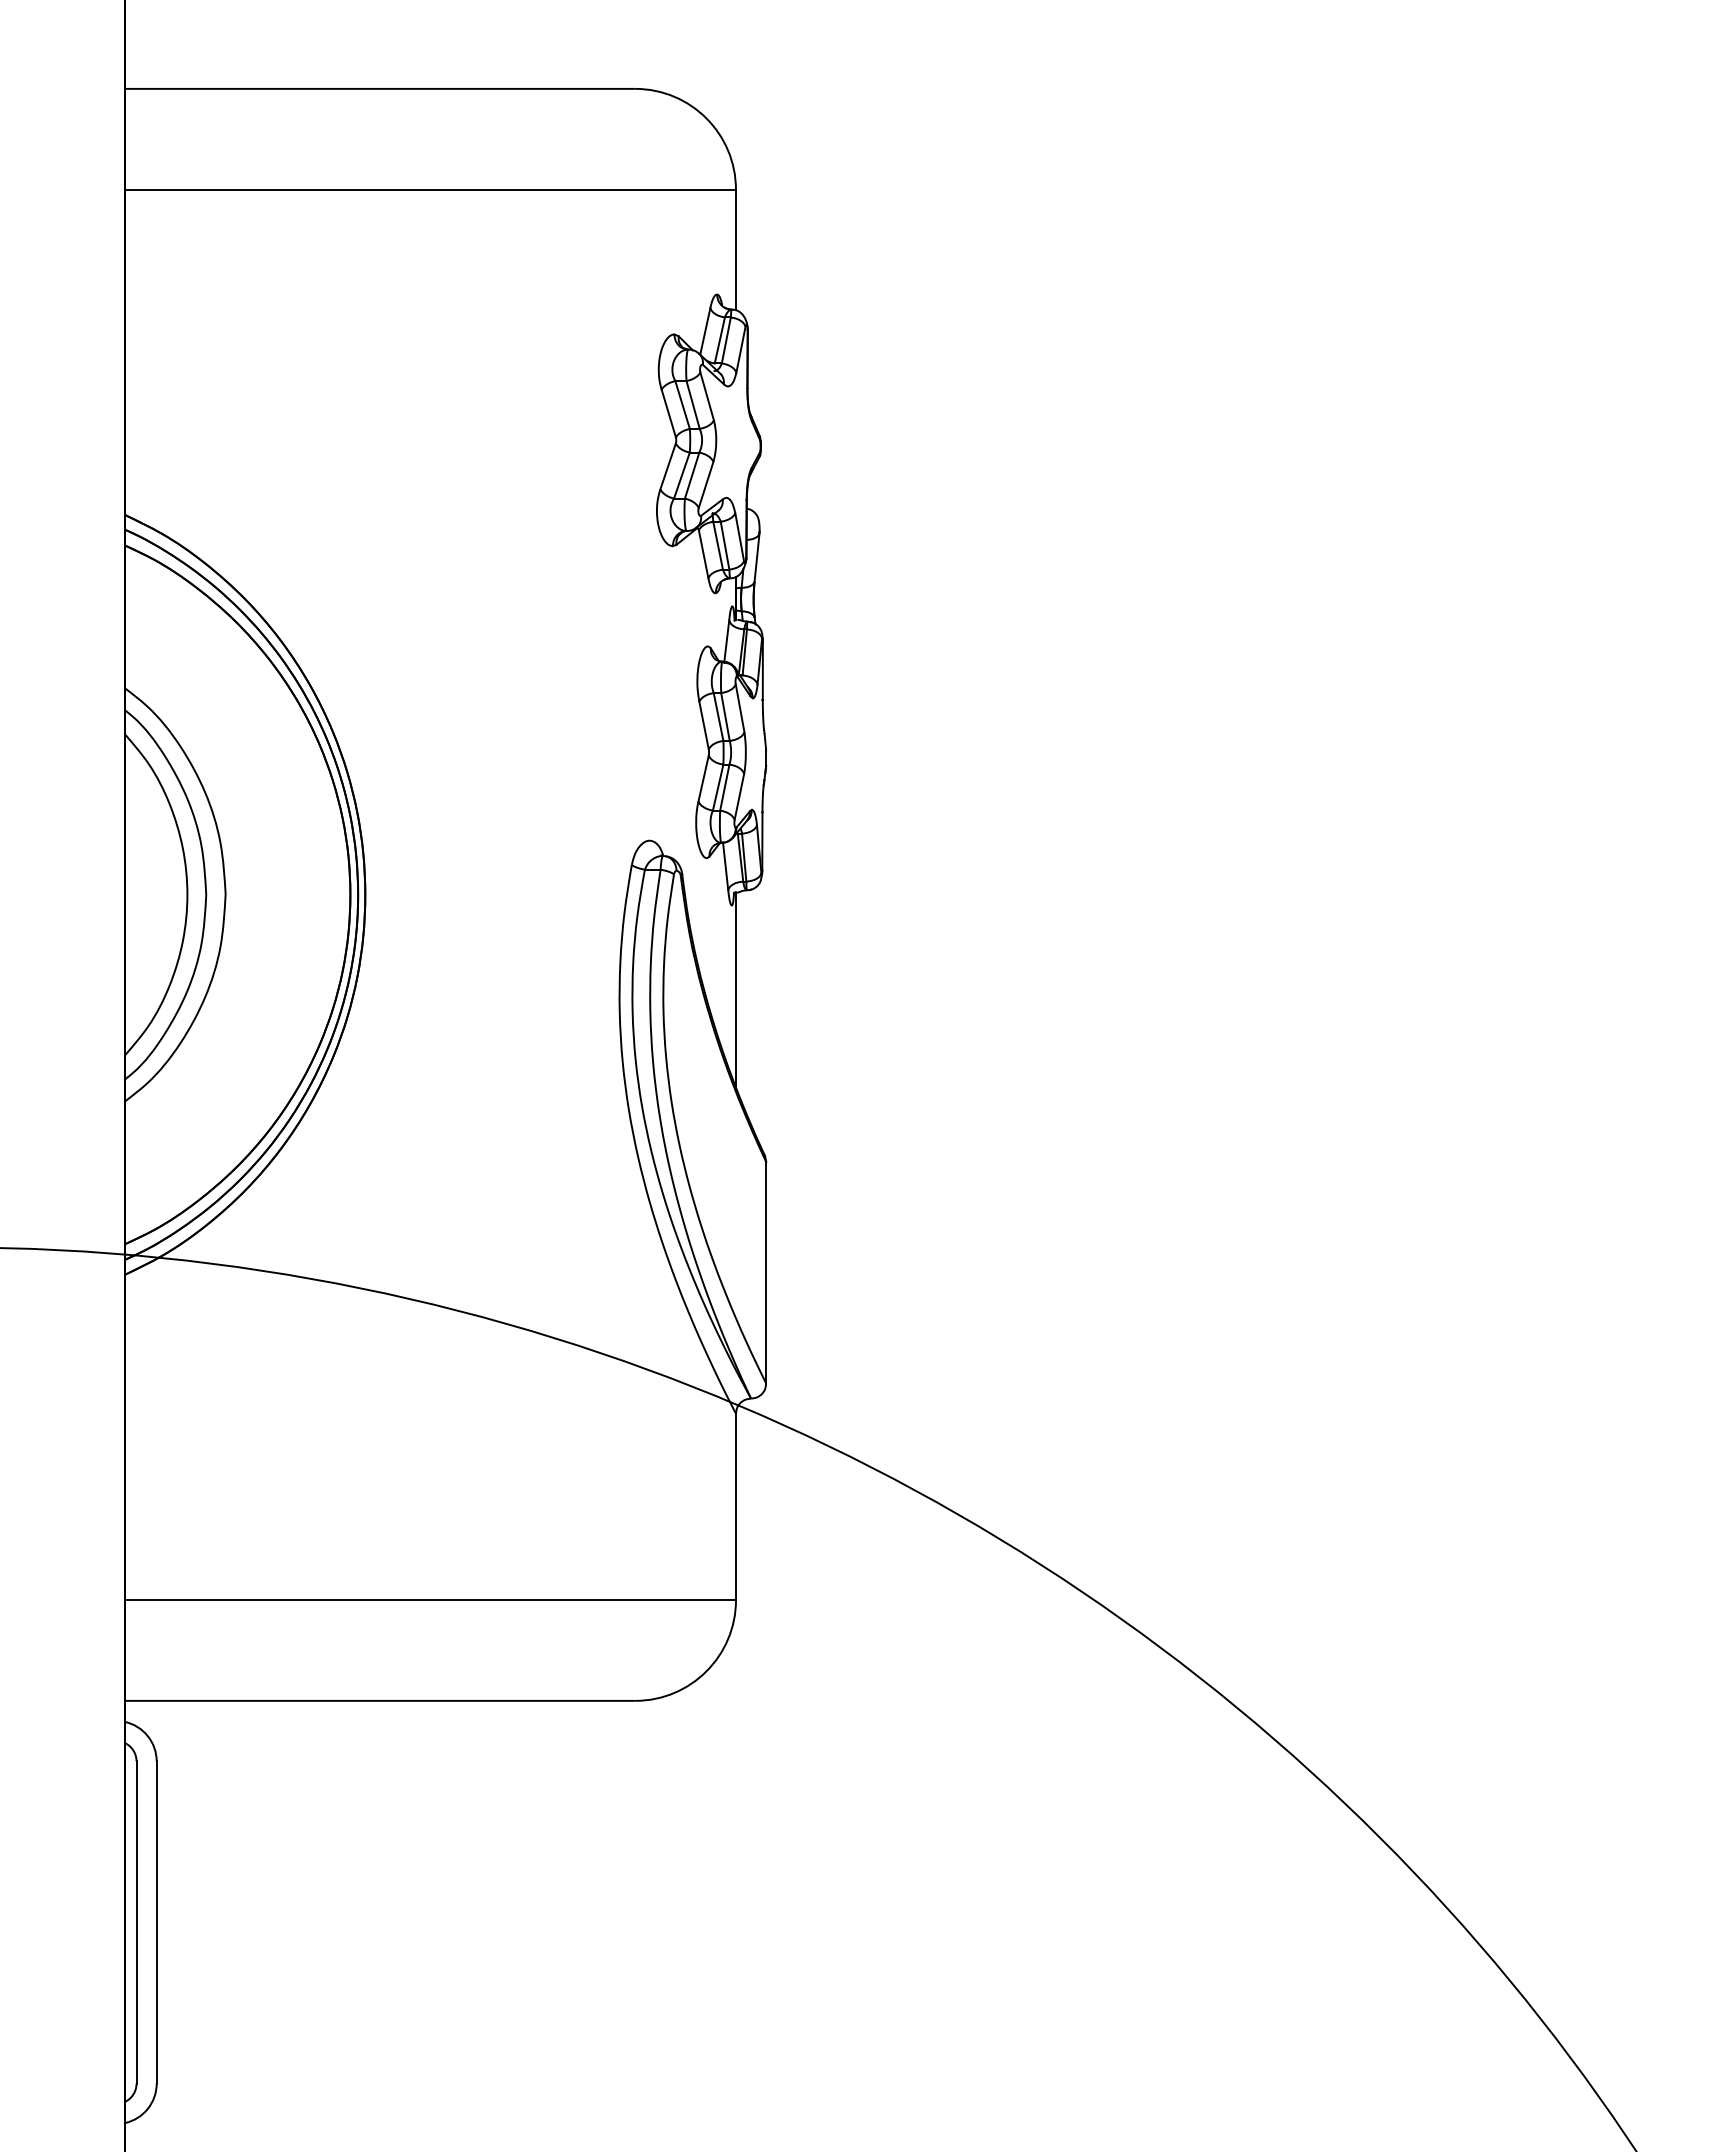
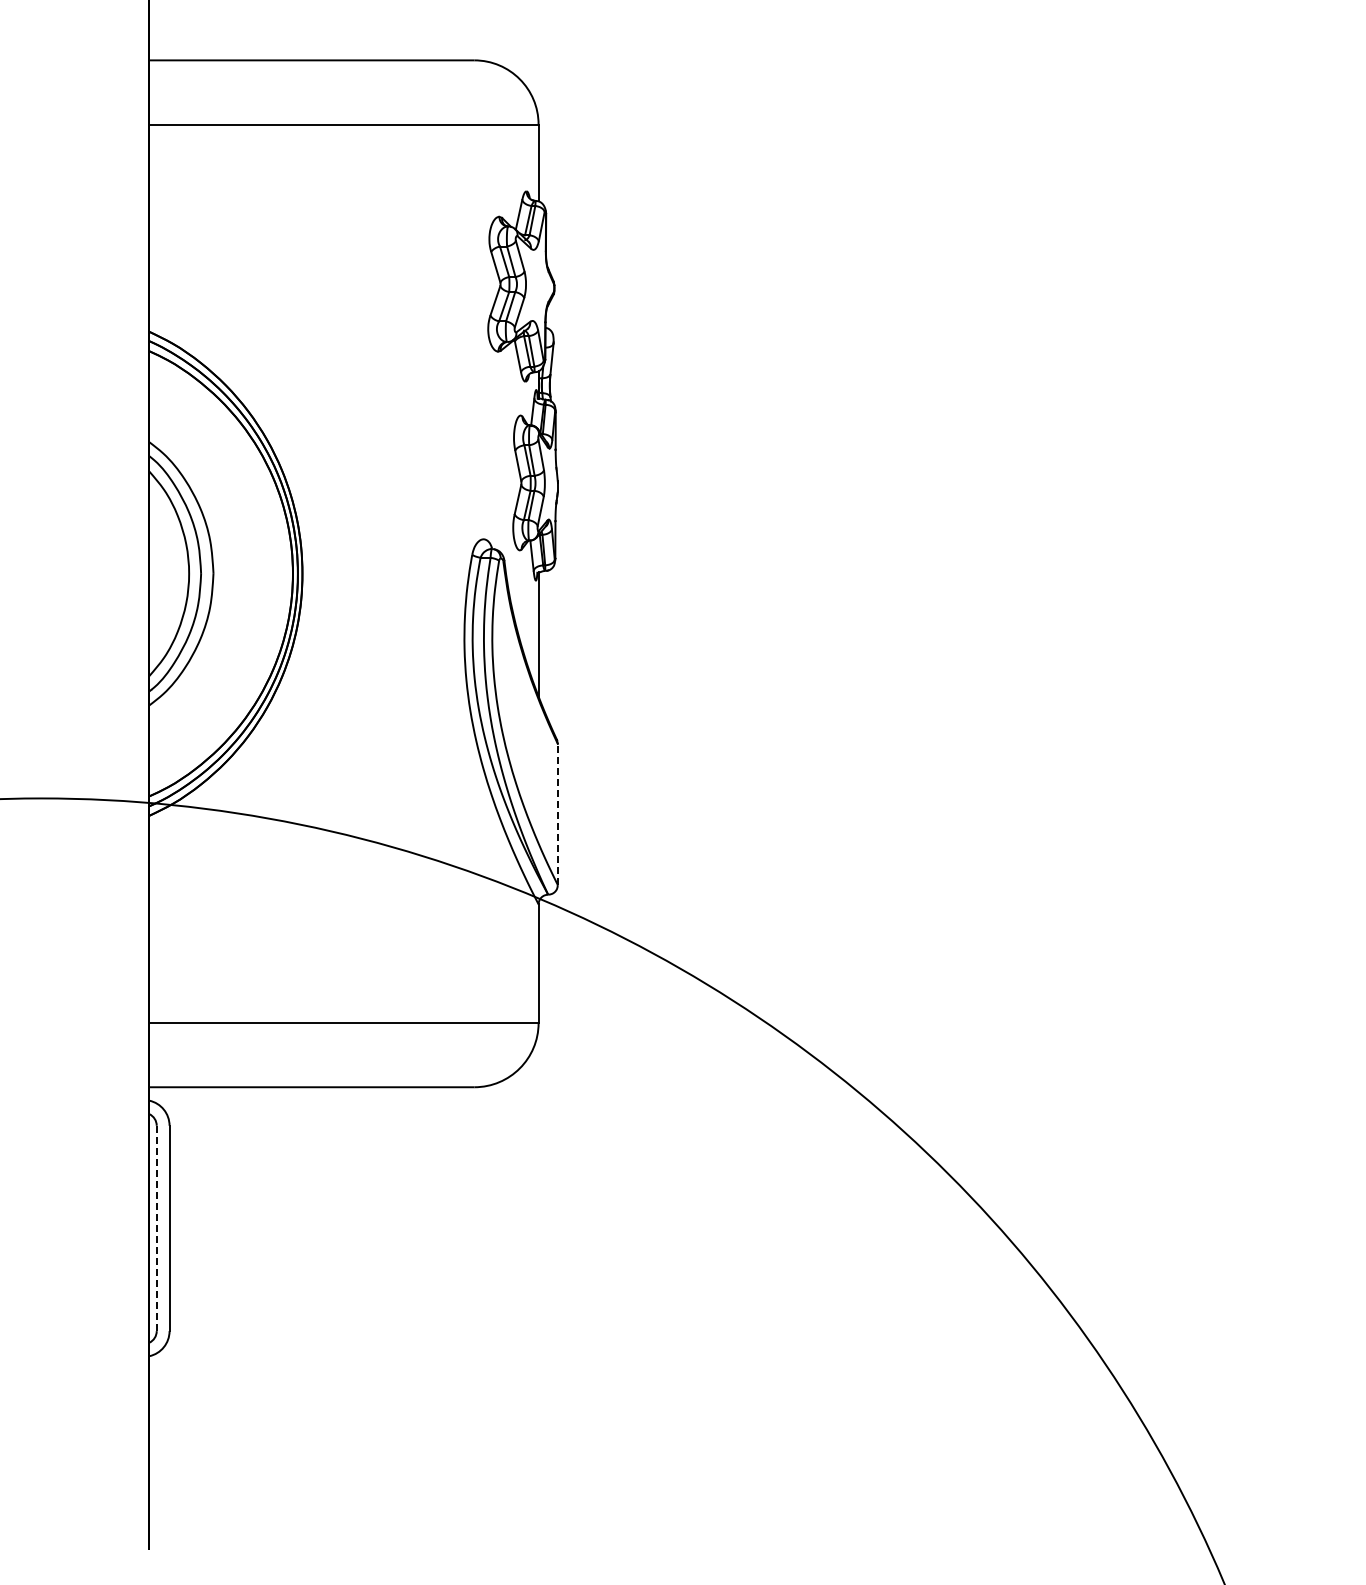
line: (765, 1272) -> (557, 814), solid -> dashed
line: (136, 1922) -> (156, 1228), solid -> dashed

